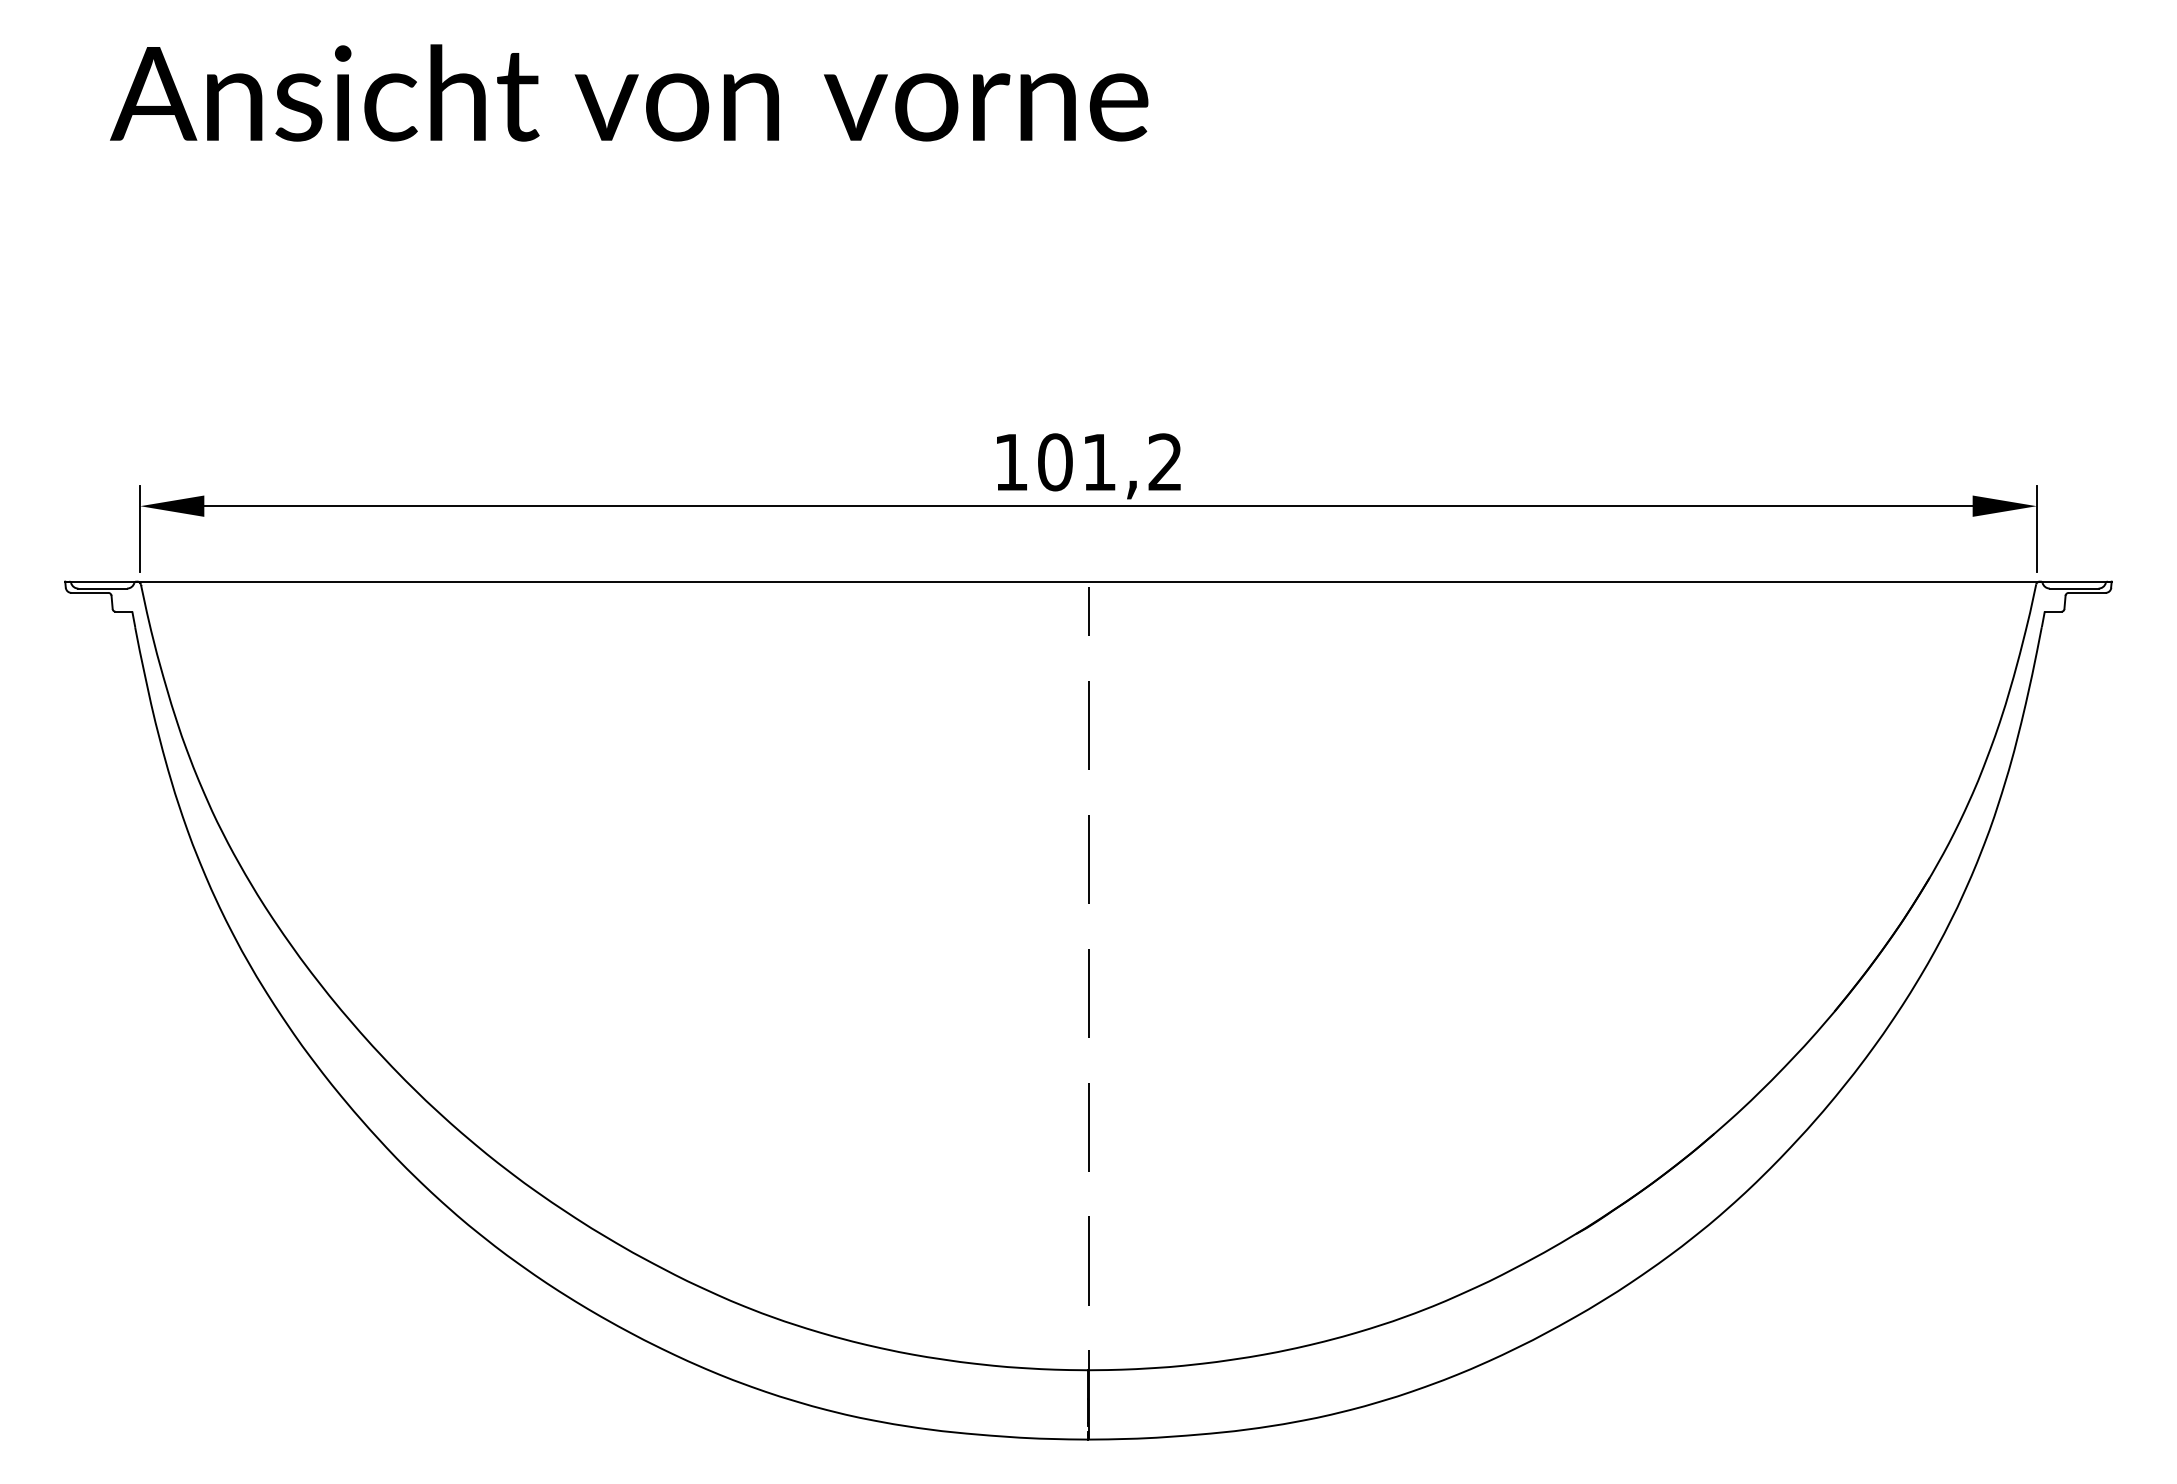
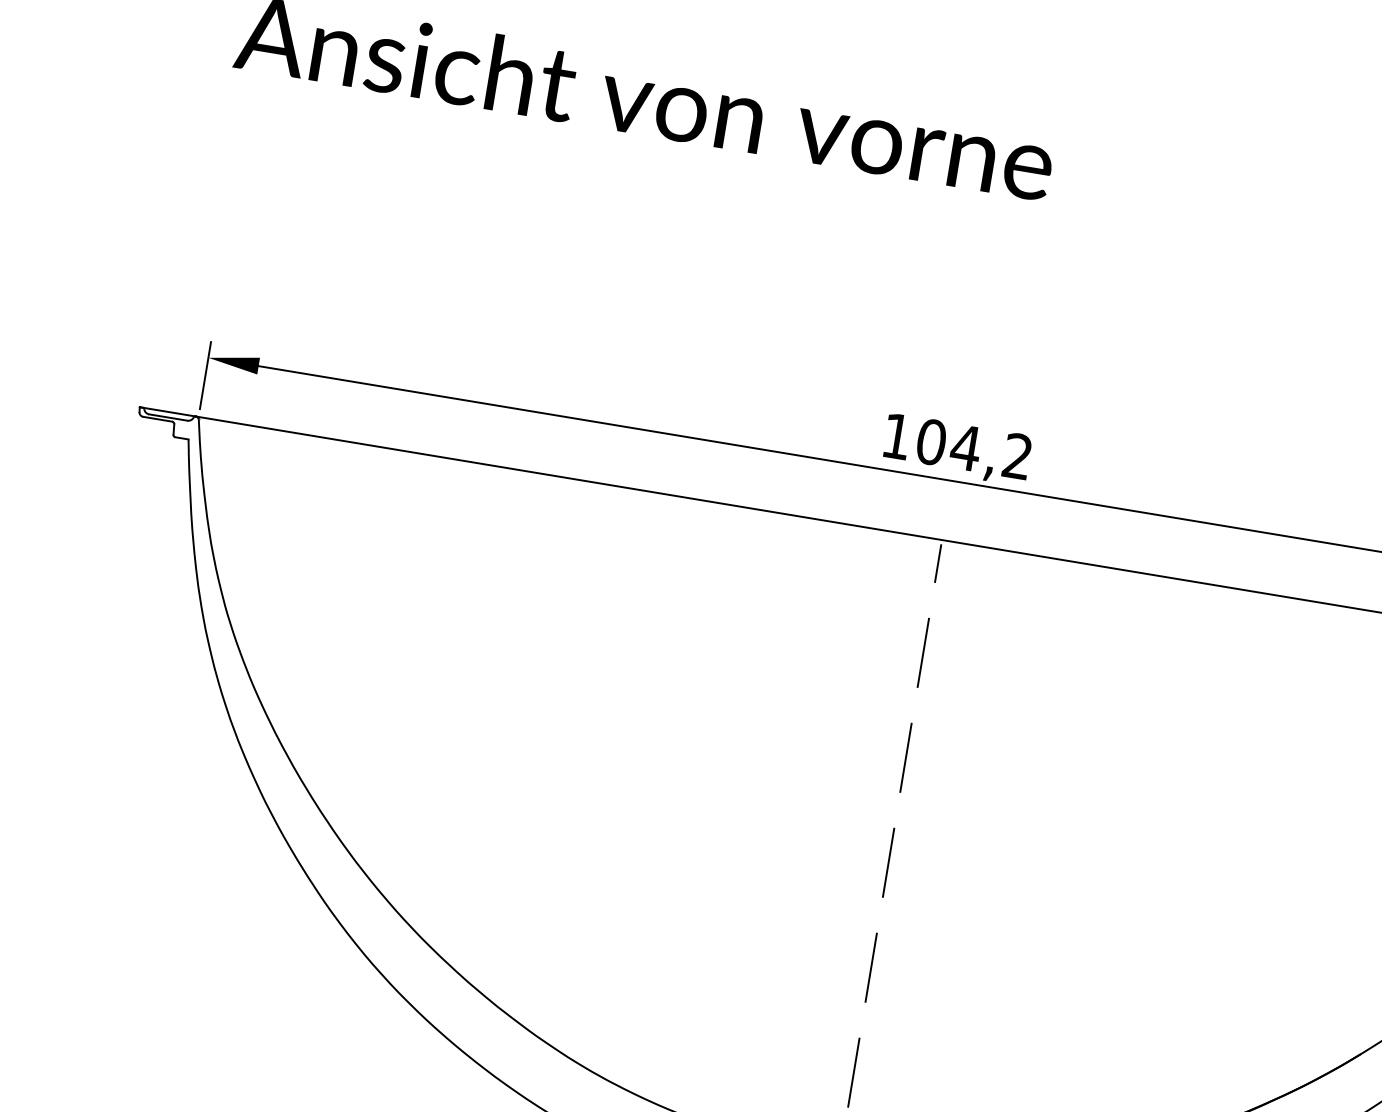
text: (1098, 462) -> (965, 447), 101,2 -> 104,2

